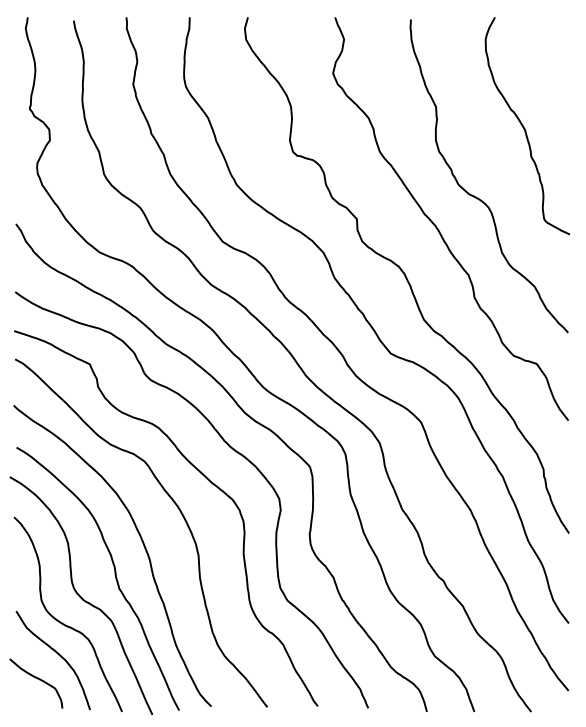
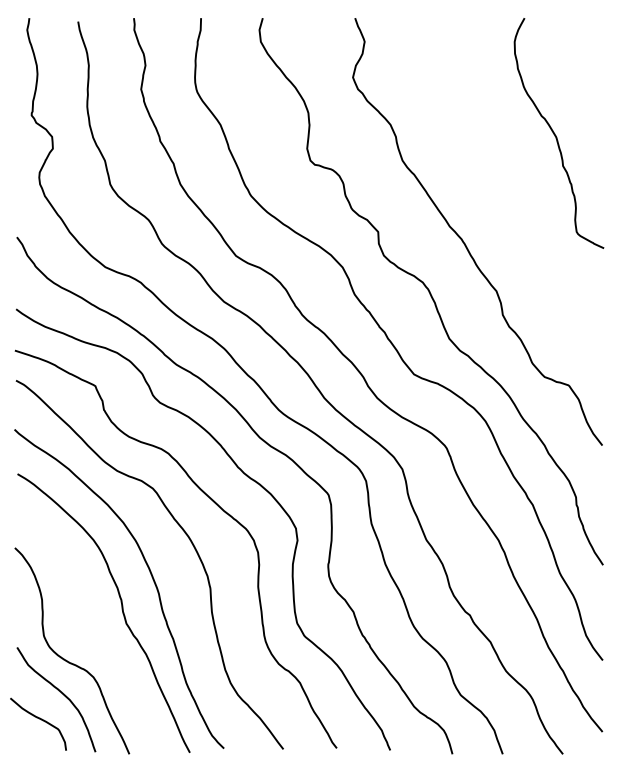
curve: (478, 197) -> (507, 209), removed
curve: (80, 595) -> (85, 630), removed

